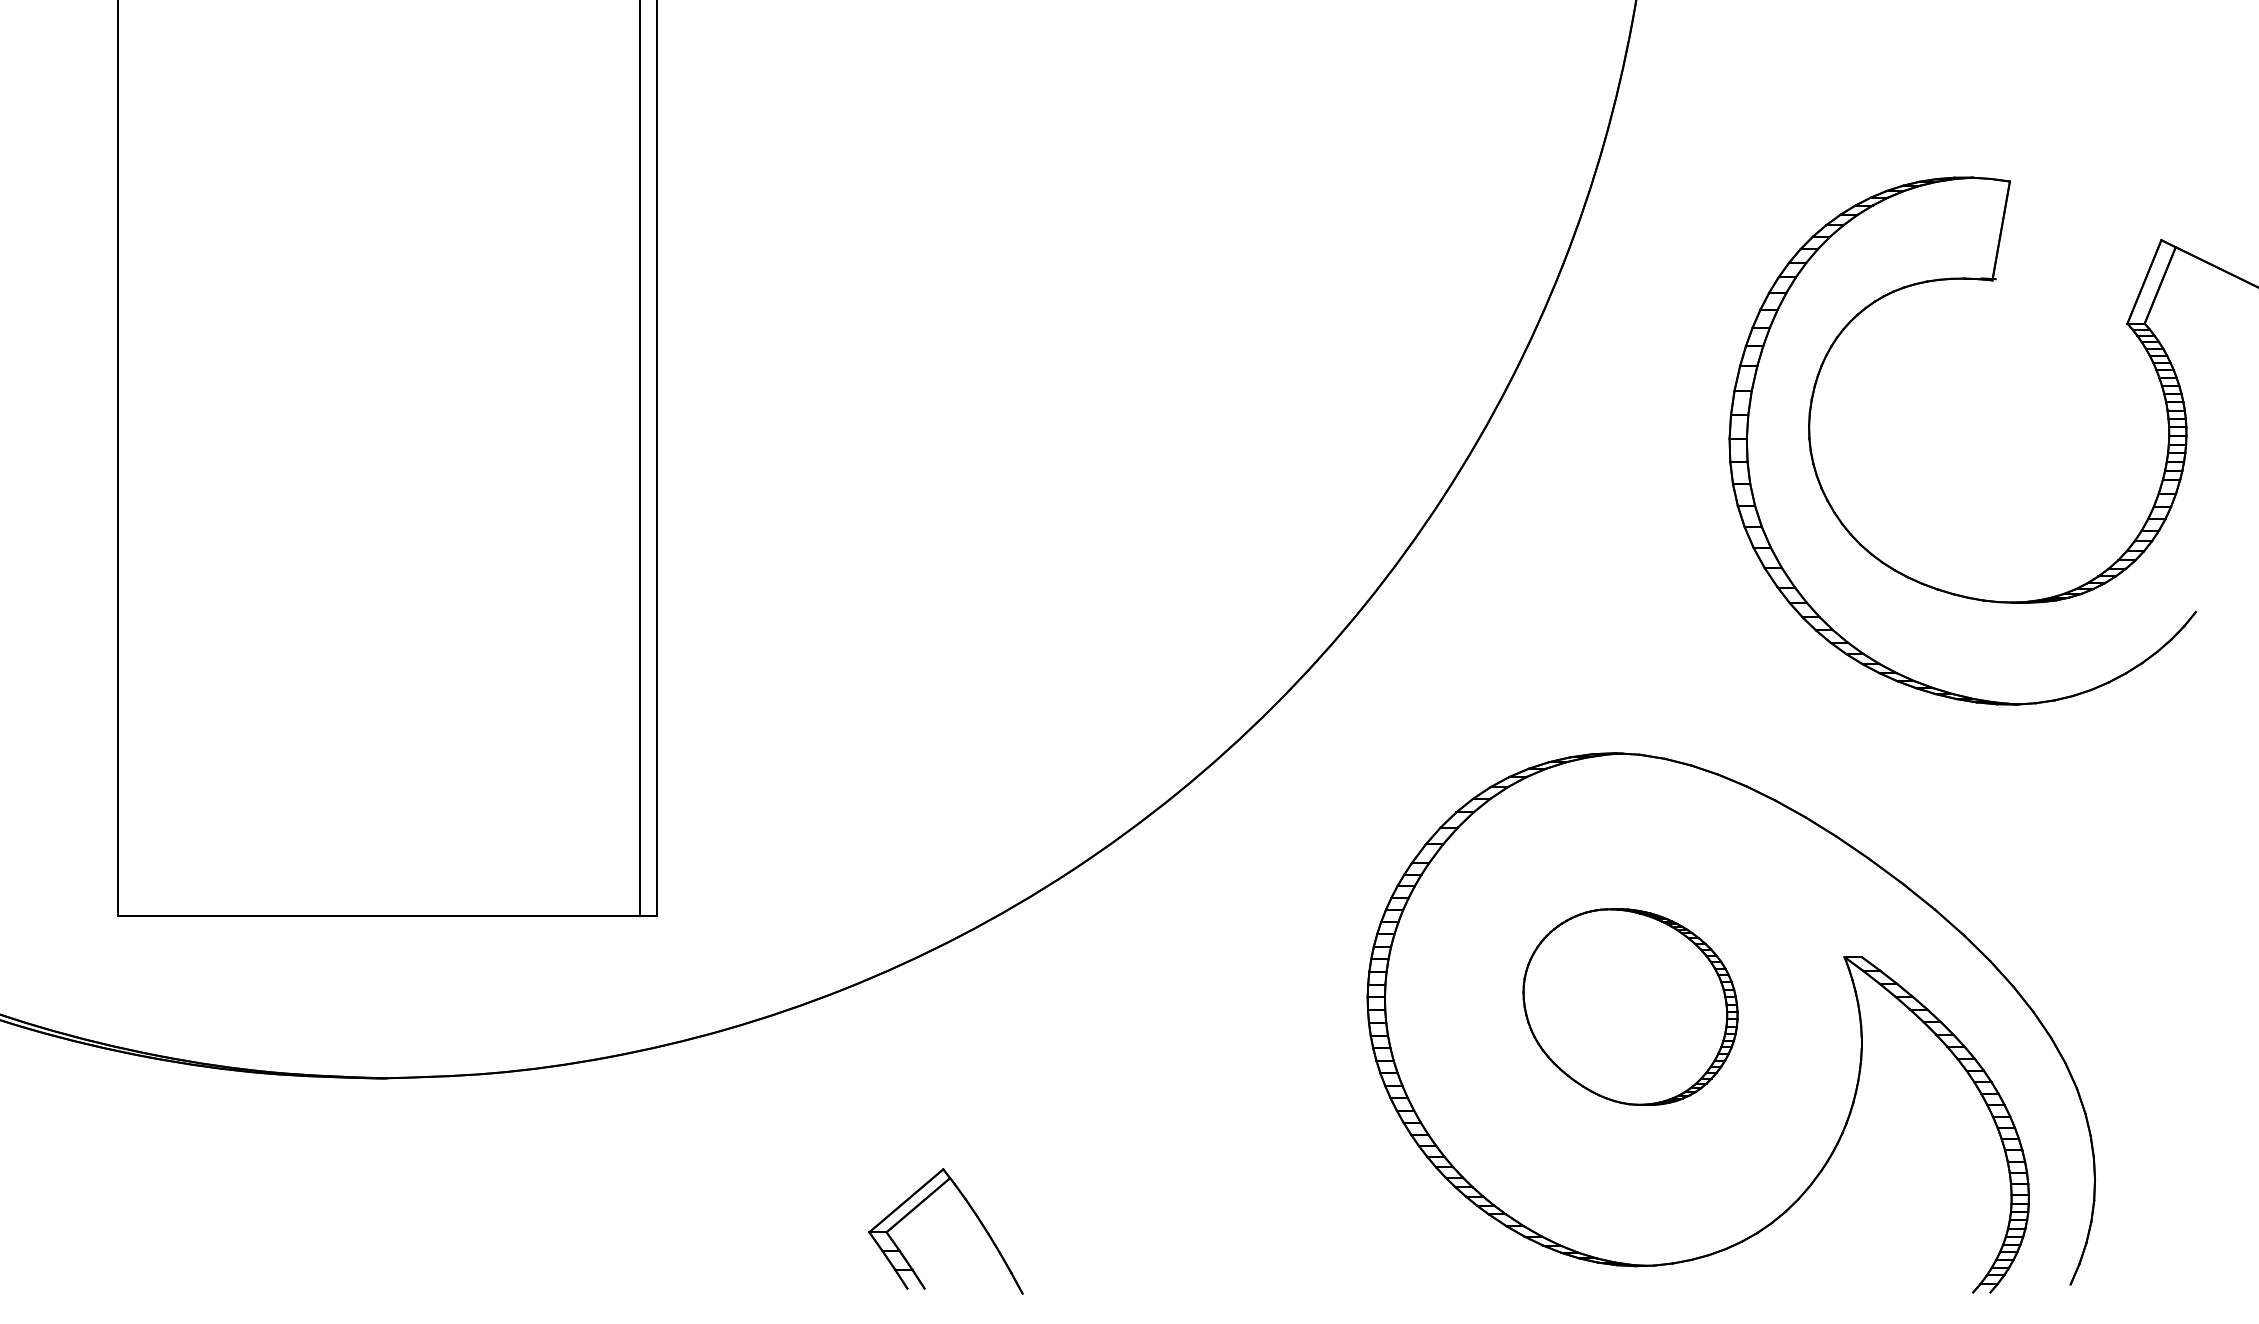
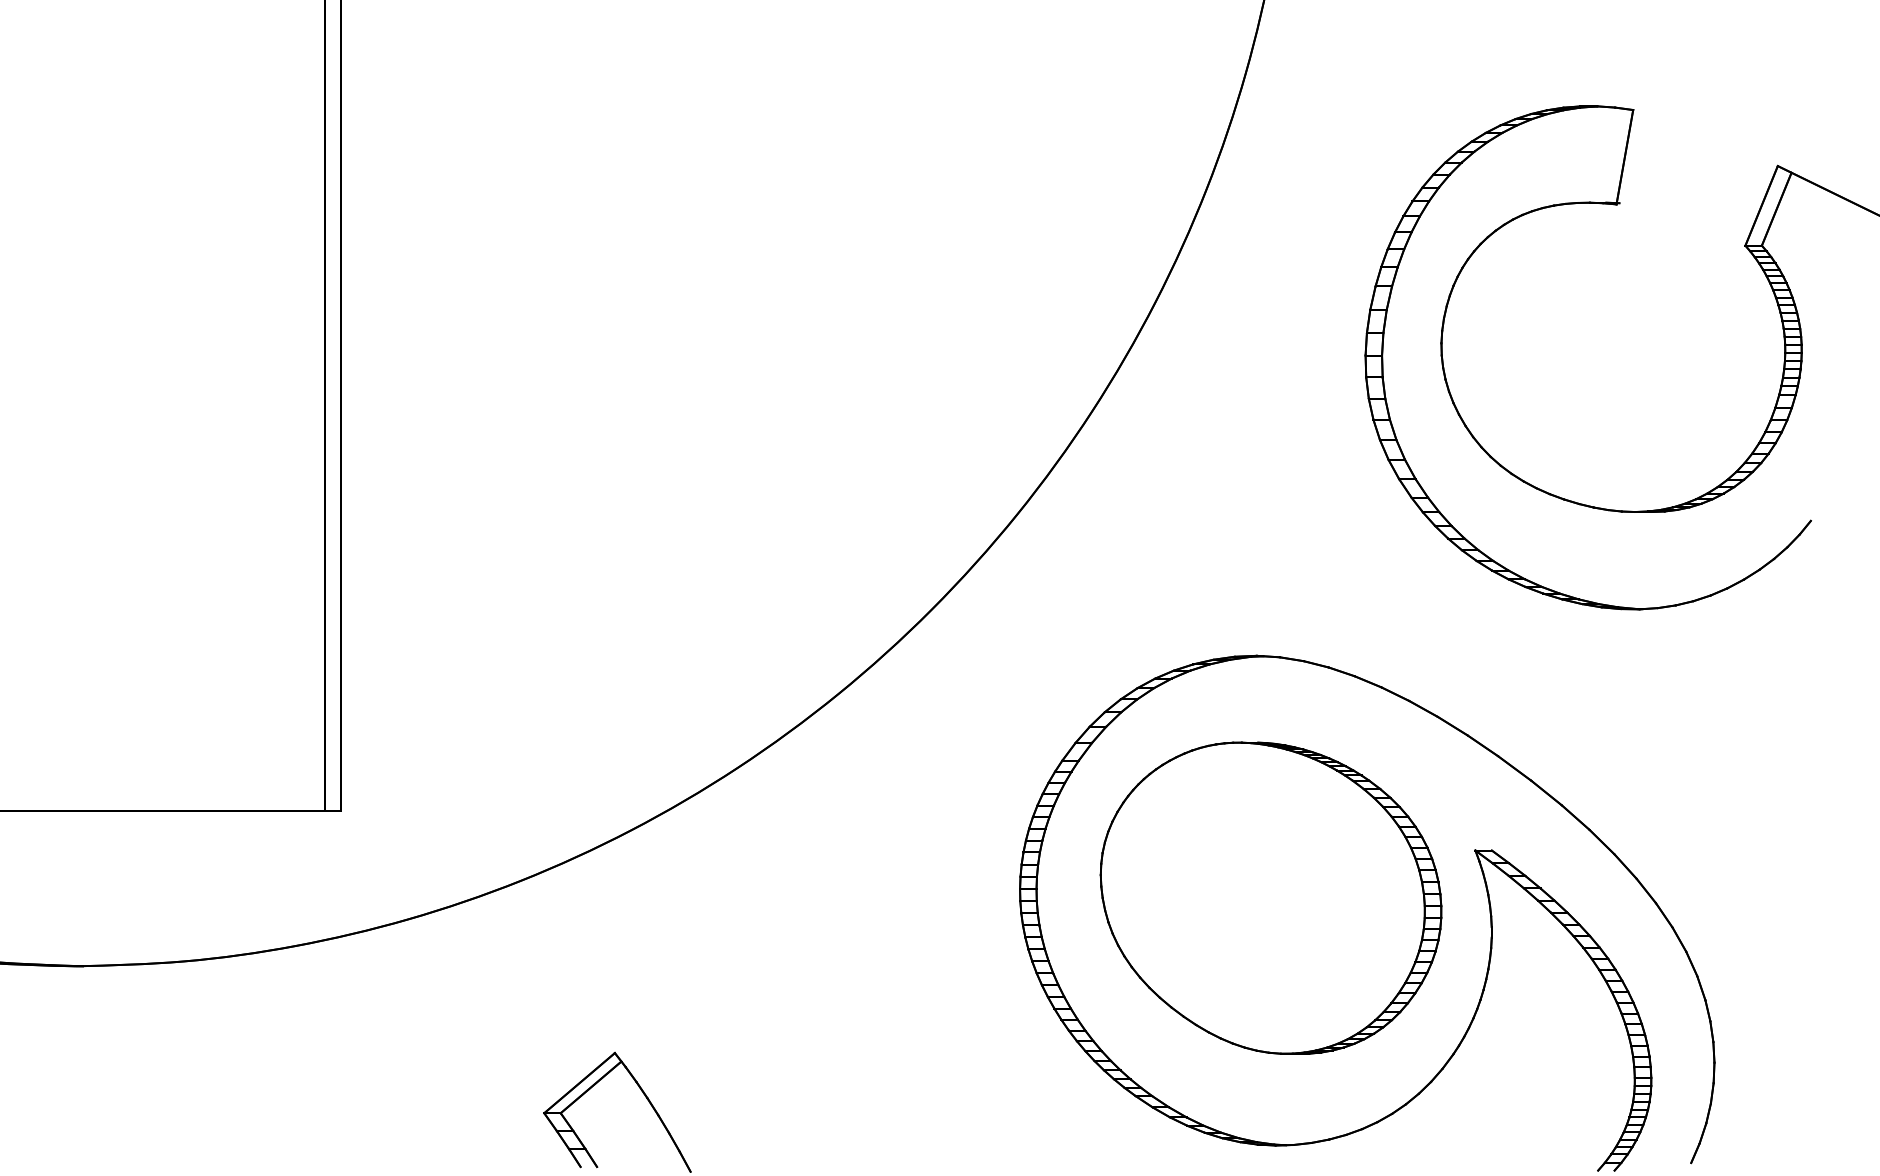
part: (1630, 1006) -> (1270, 897), size x1.67

